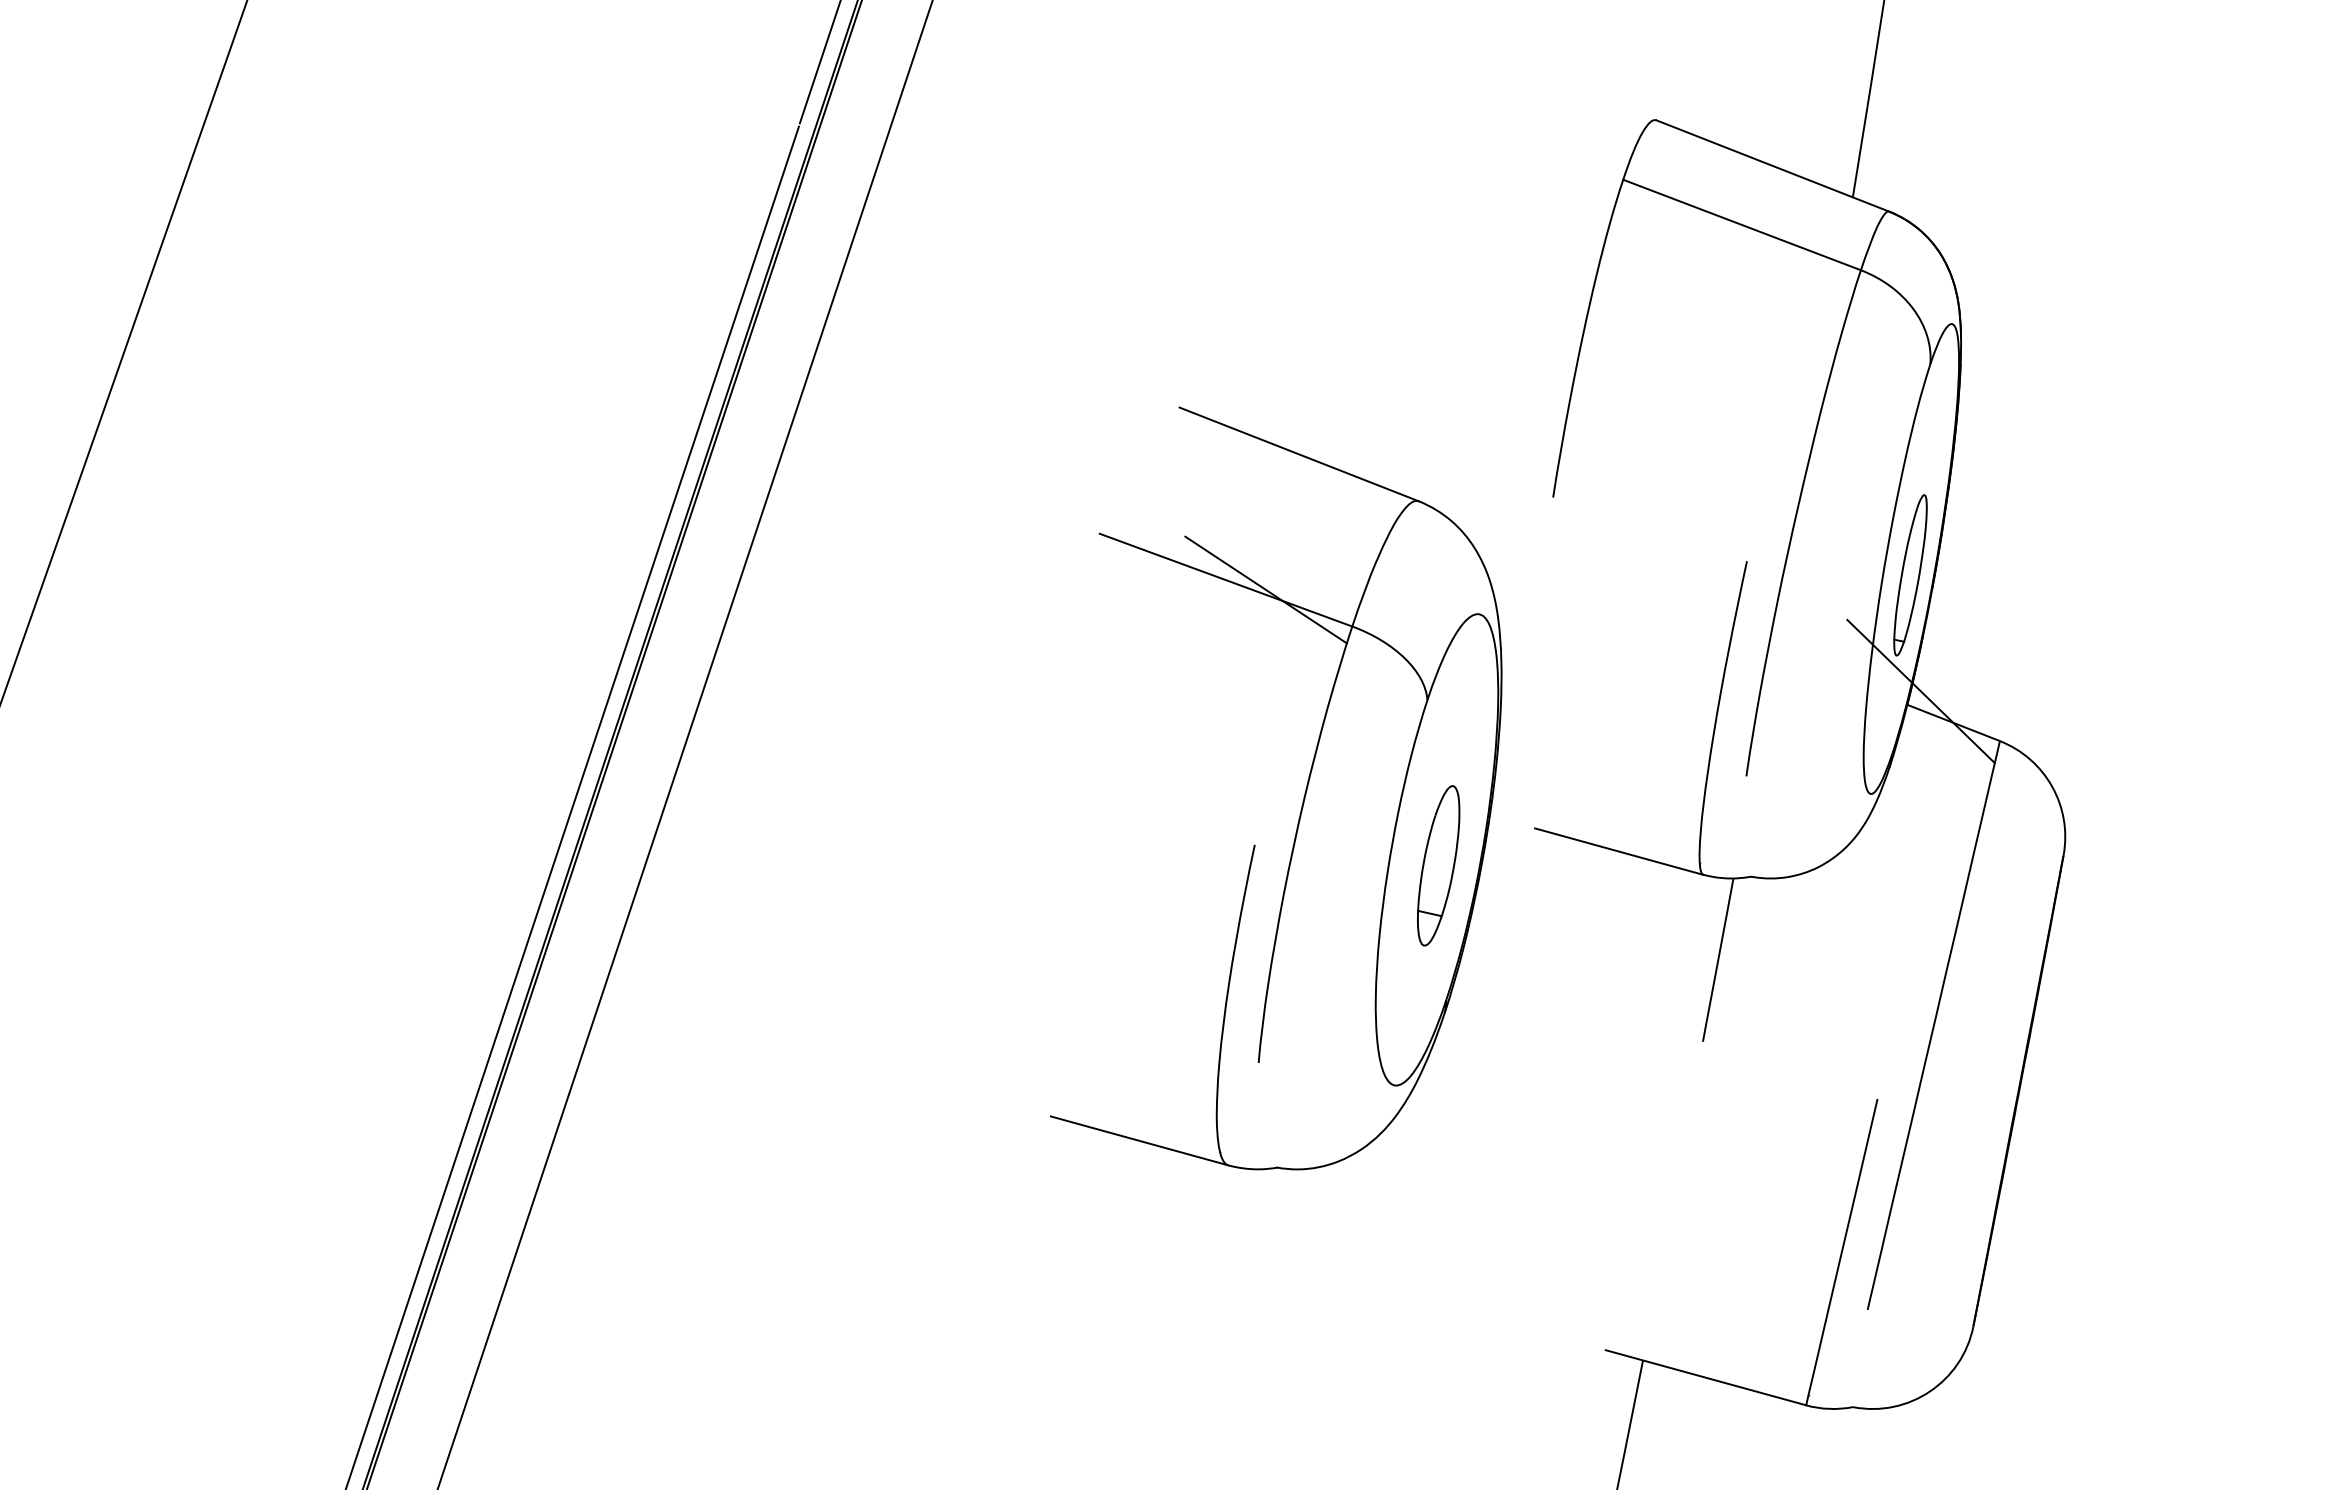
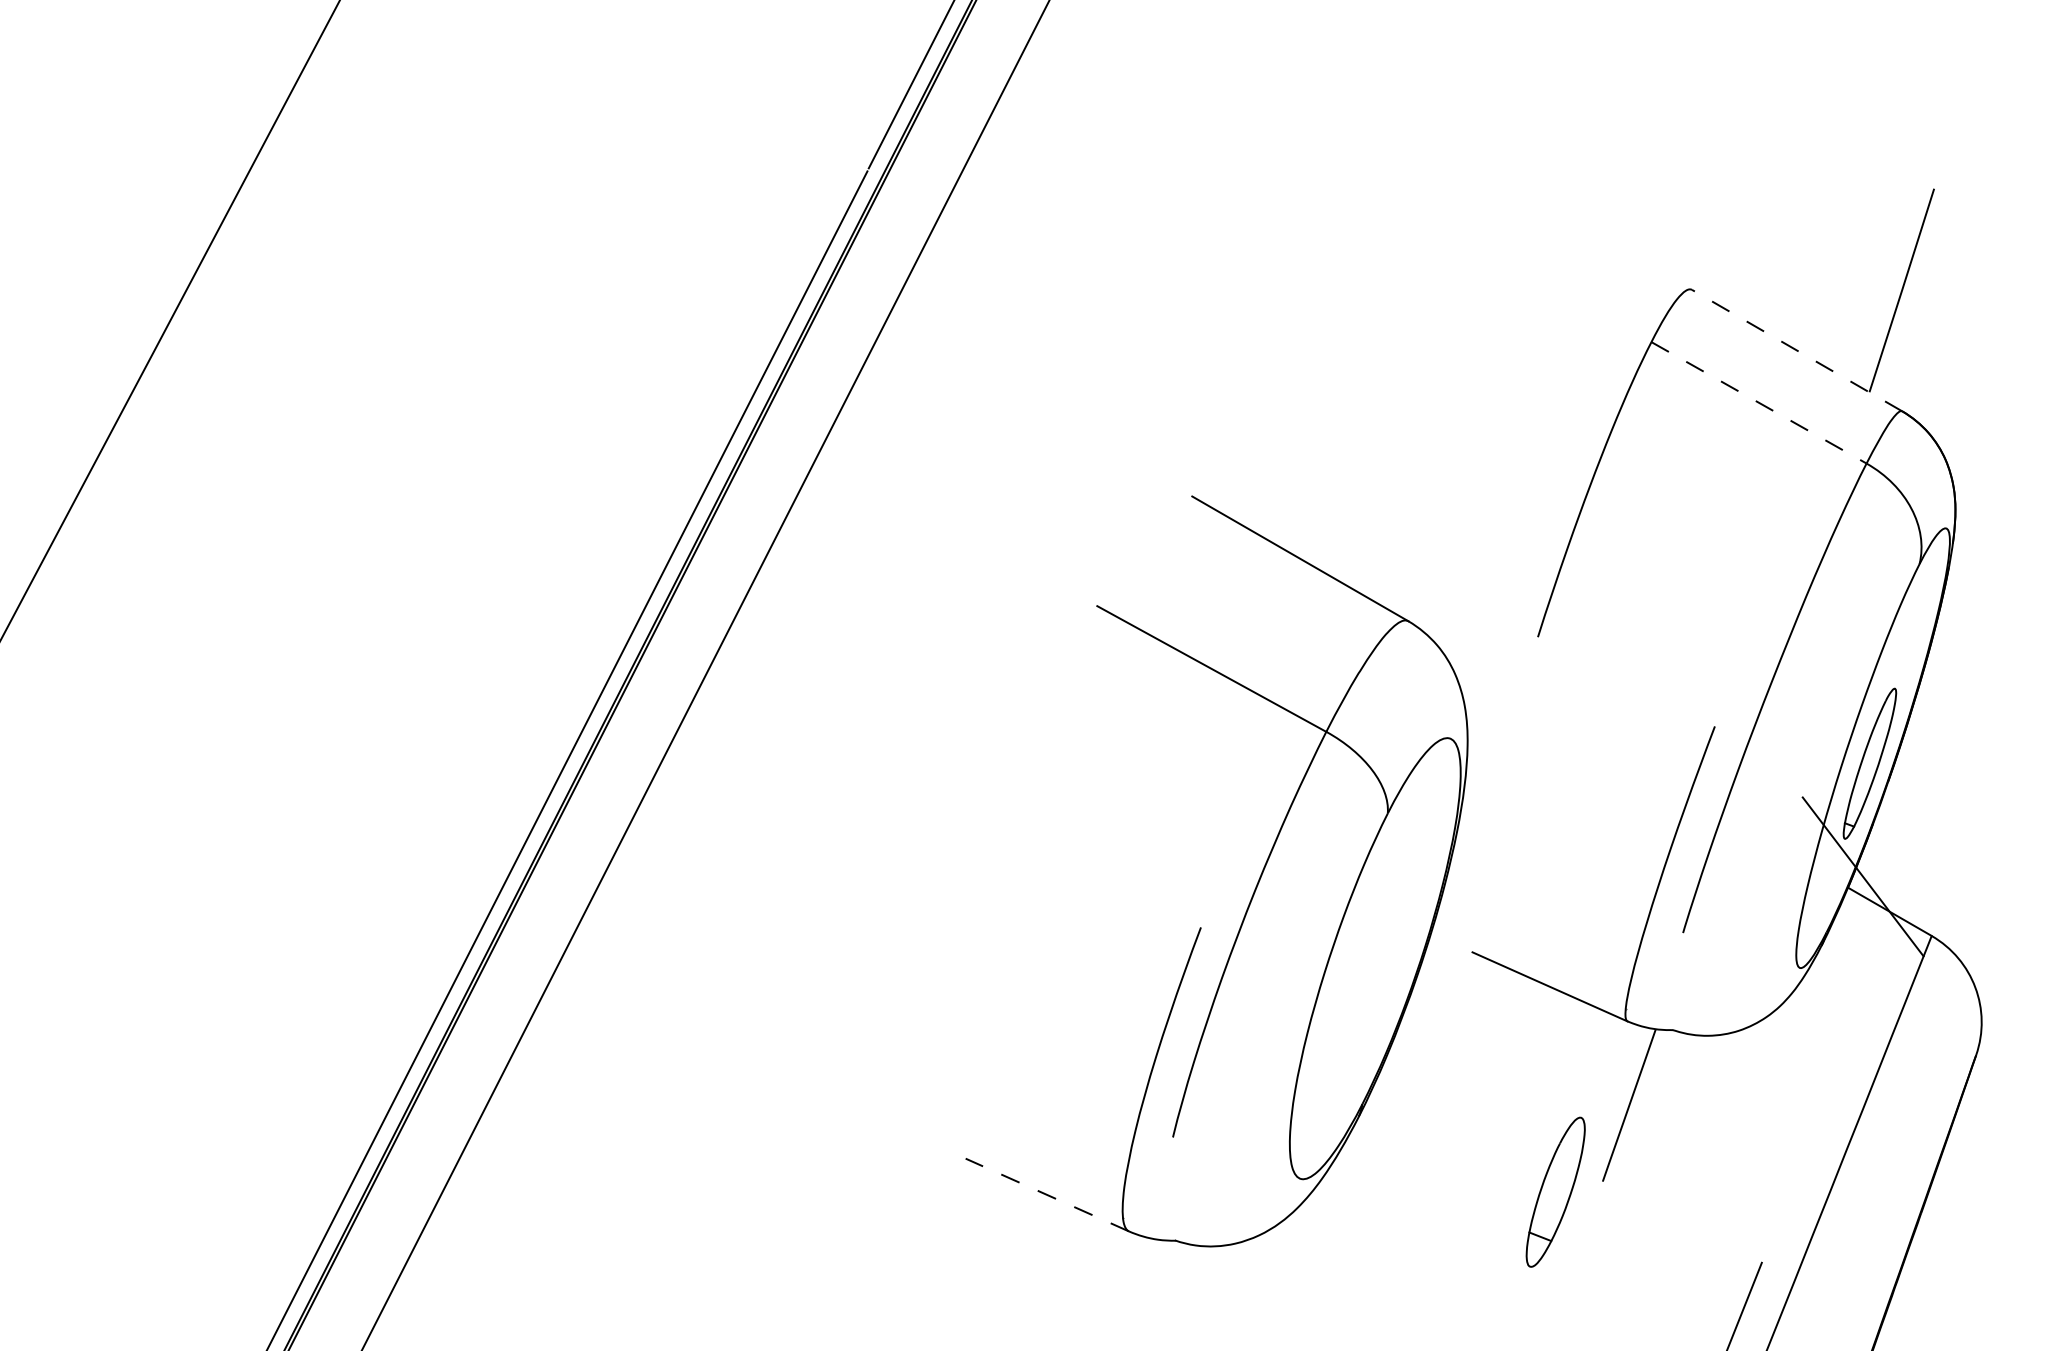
line: (1772, 166) -> (1796, 351), solid -> dashed
line: (1742, 225) -> (1759, 403), solid -> dashed
line: (1265, 589) -> (1248, 683), removed
part: (1438, 865) -> (1555, 1191), moved
line: (1139, 1140) -> (1047, 1194), solid -> dashed

